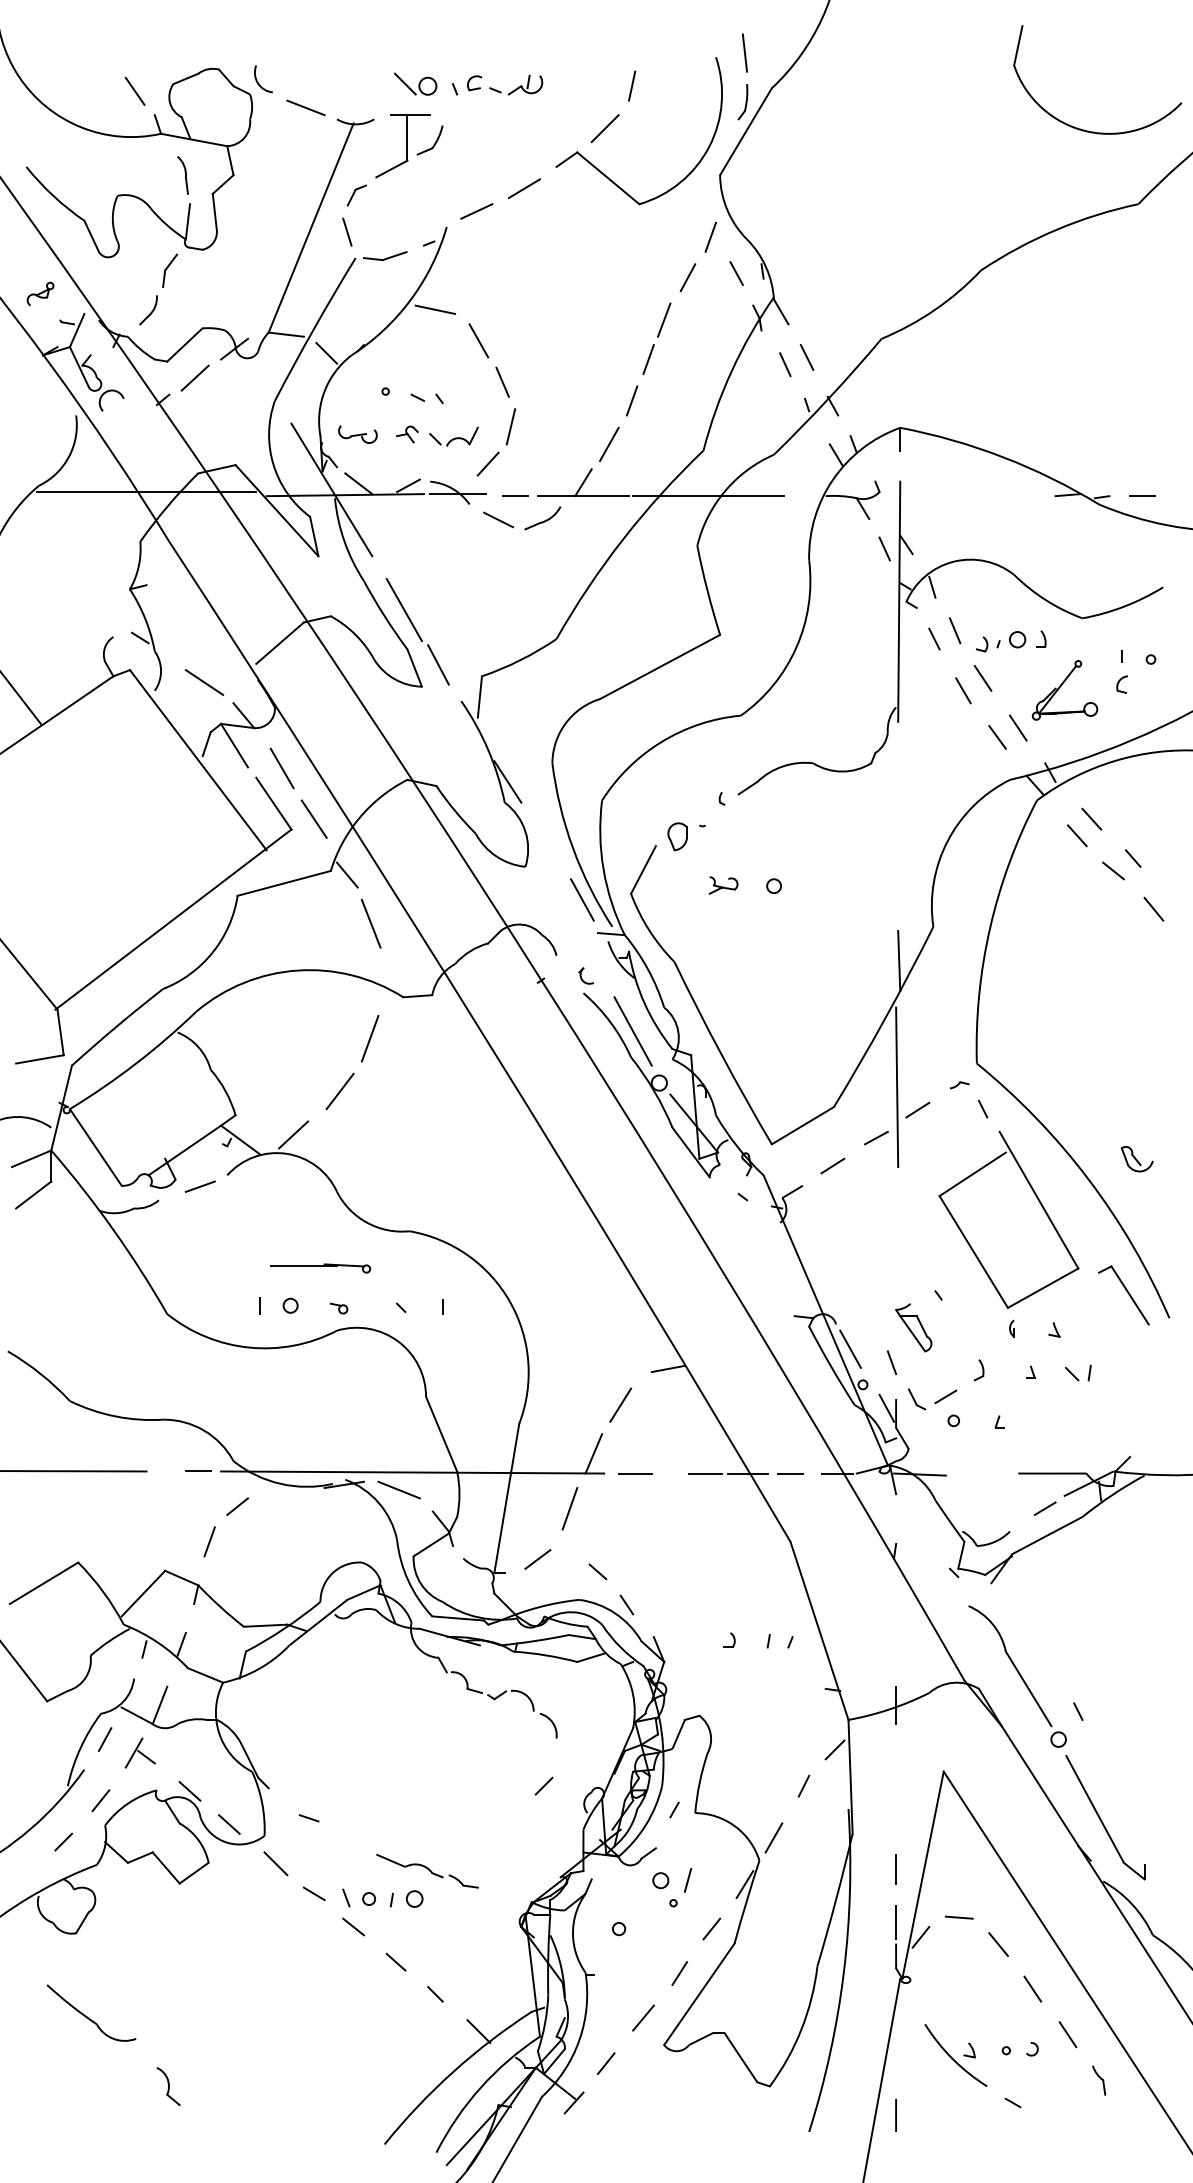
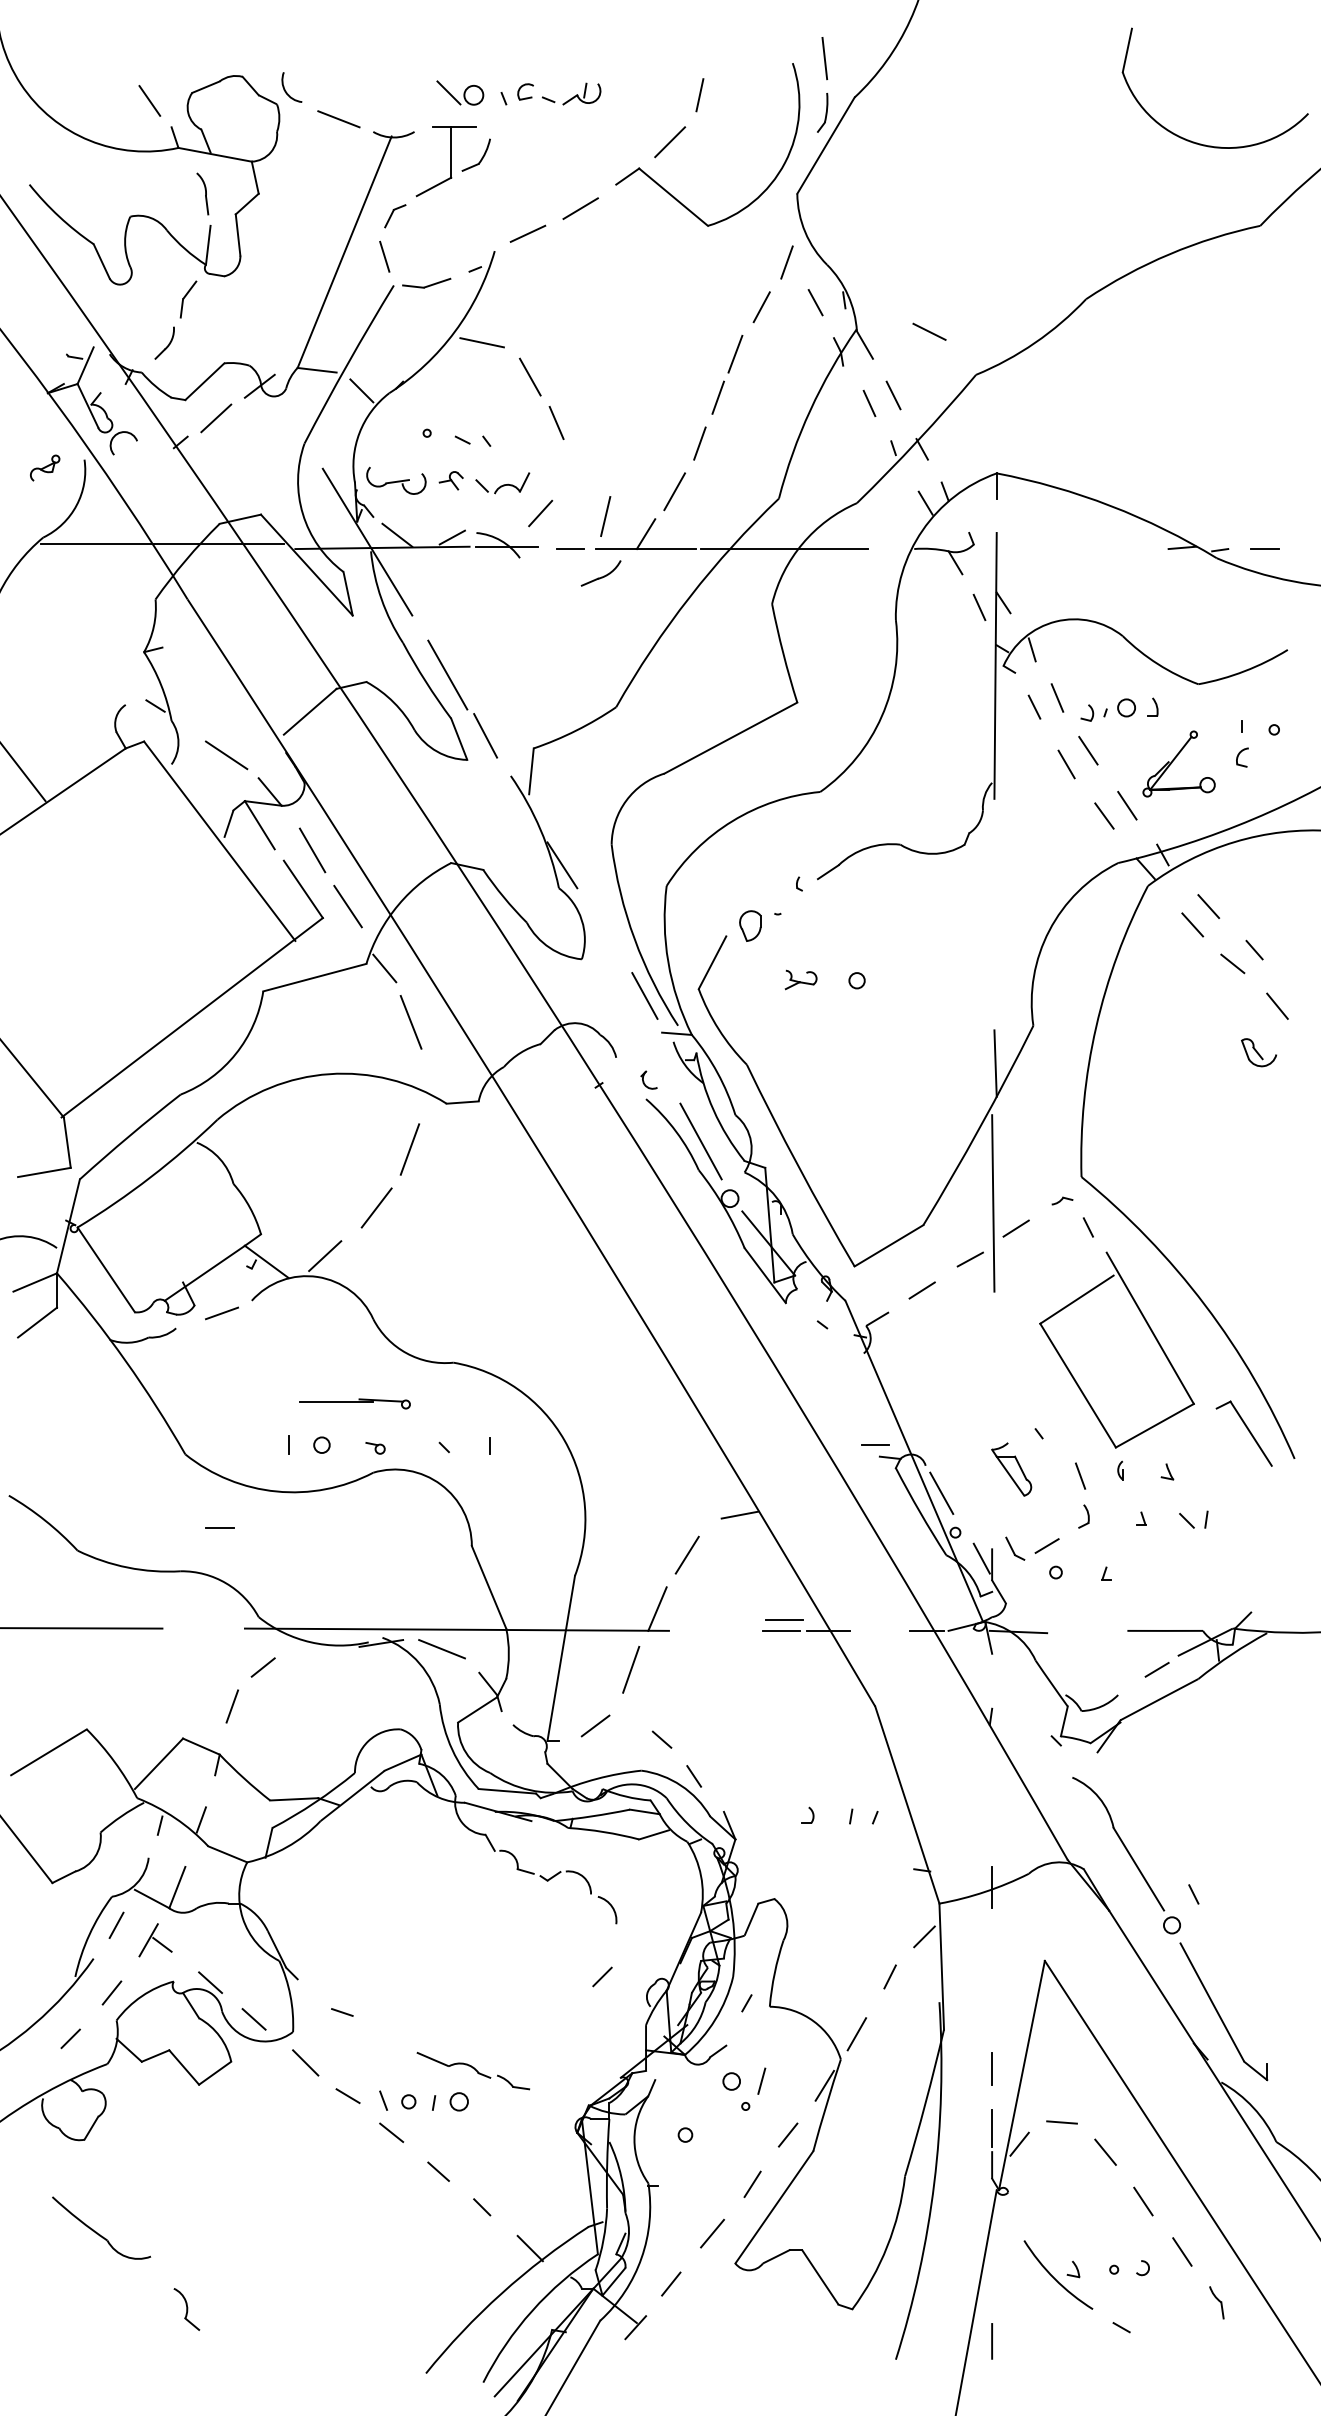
part: (40, 293) -> (45, 467), moved
line: (510, 426) -> (605, 516), moved
part: (357, 434) -> (395, 480), size x1.4
line: (498, 519) -> (929, 331), moved
part: (1136, 1159) -> (1258, 1053), moved
line: (891, 1362) -> (1080, 1475), moved
line: (198, 1470) -> (219, 1526), moved
line: (635, 1473) -> (784, 1619), moved
line: (790, 1473) -> (875, 1444), moved

